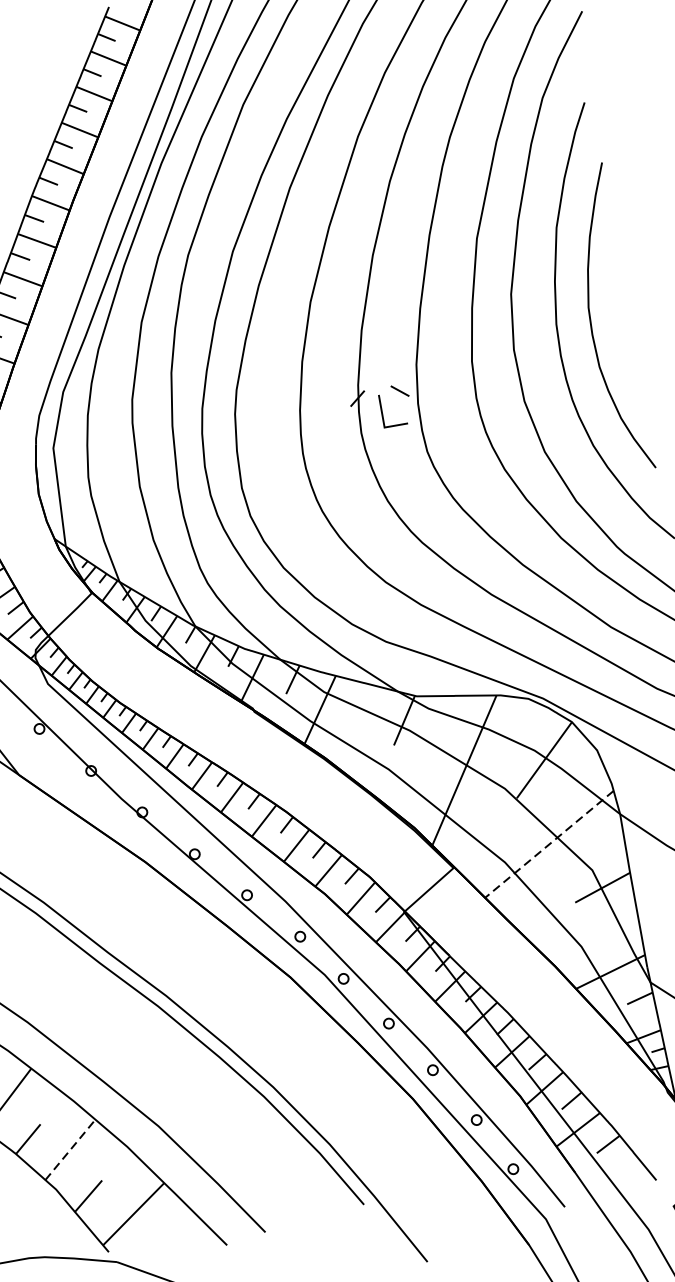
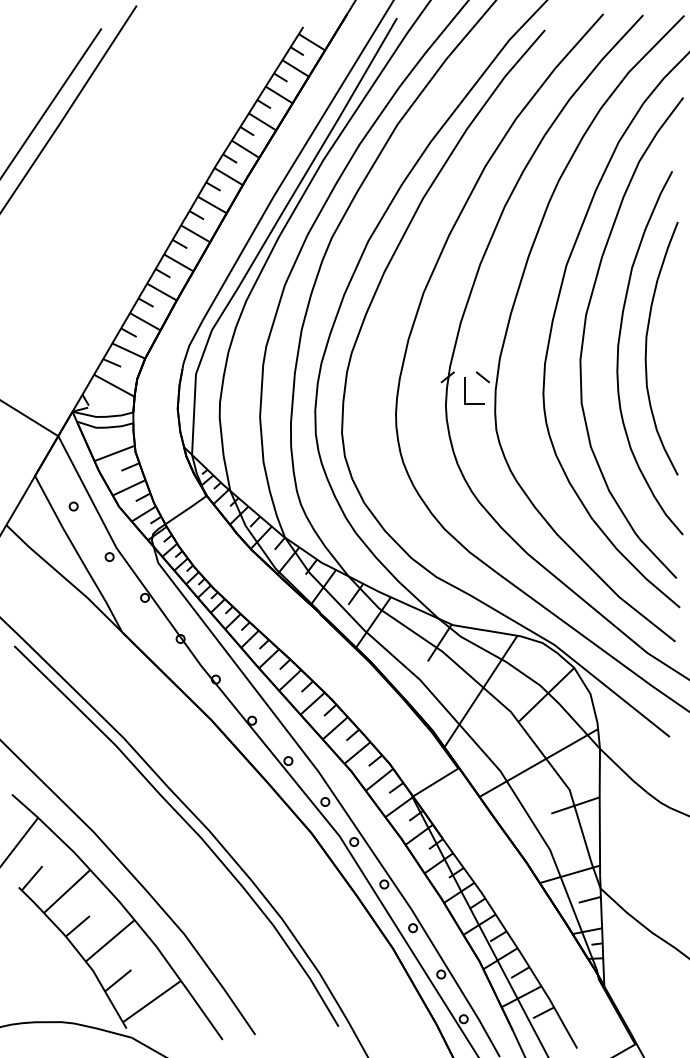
line: (549, 844) -> (538, 763), dashed -> solid
line: (70, 1149) -> (110, 940), dashed -> solid

